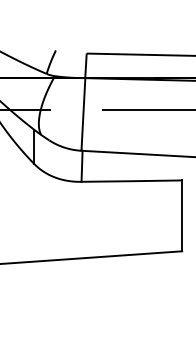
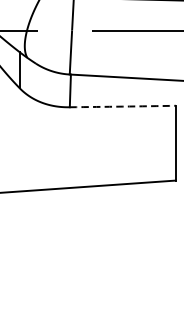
arc: (131, 181) -> (122, 106), solid -> dashed

